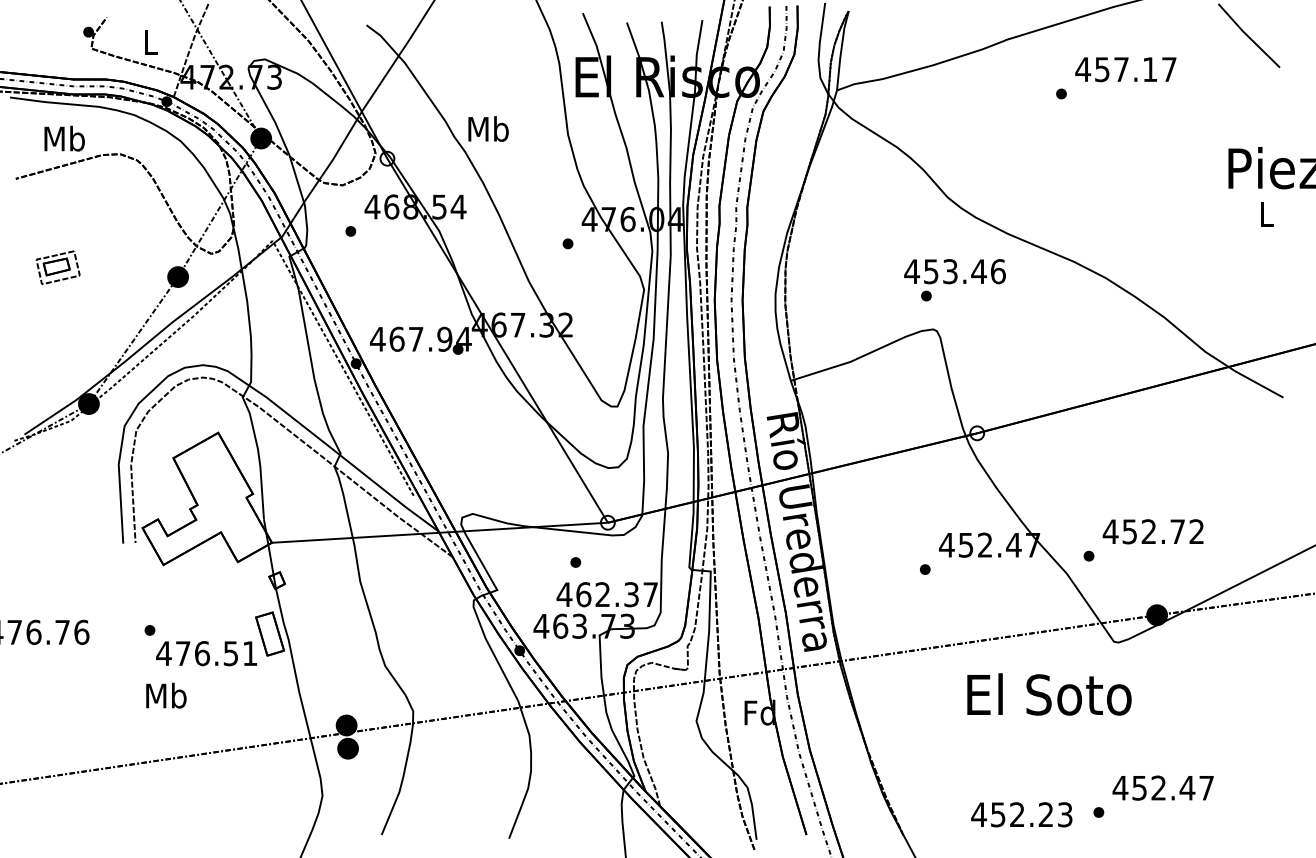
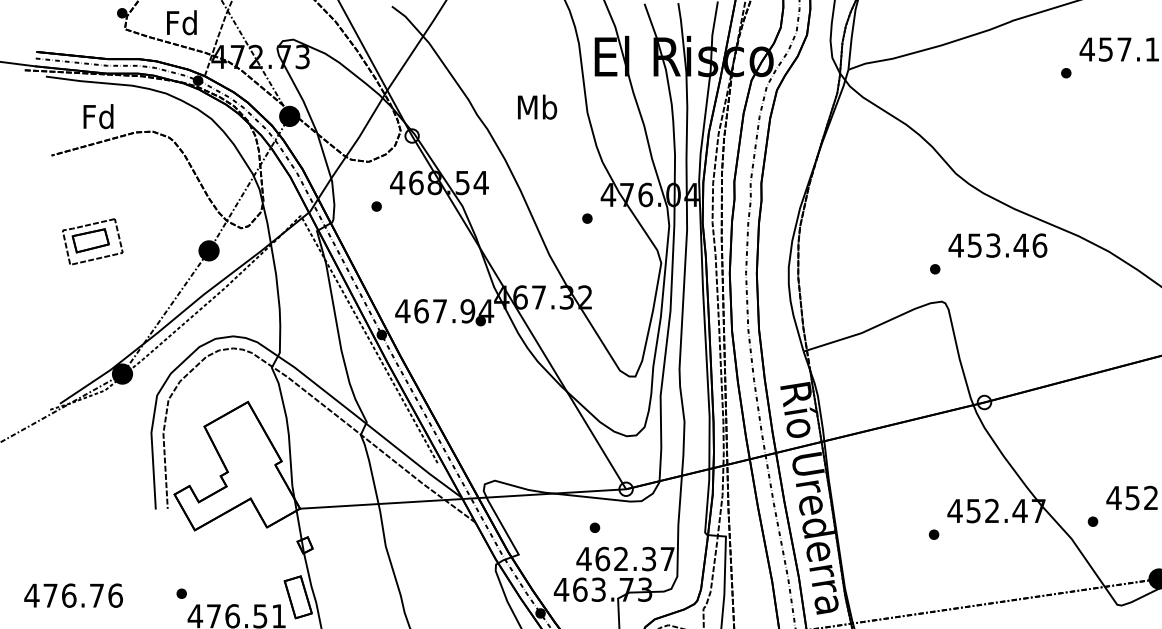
text: (149, 41) -> (181, 22), L -> Fd
text: (488, 128) -> (537, 106), moved
text: (64, 138) -> (98, 116), Mb -> Fd
part: (57, 267) -> (92, 241), size x1.43
text: (954, 271) -> (997, 245), moved

